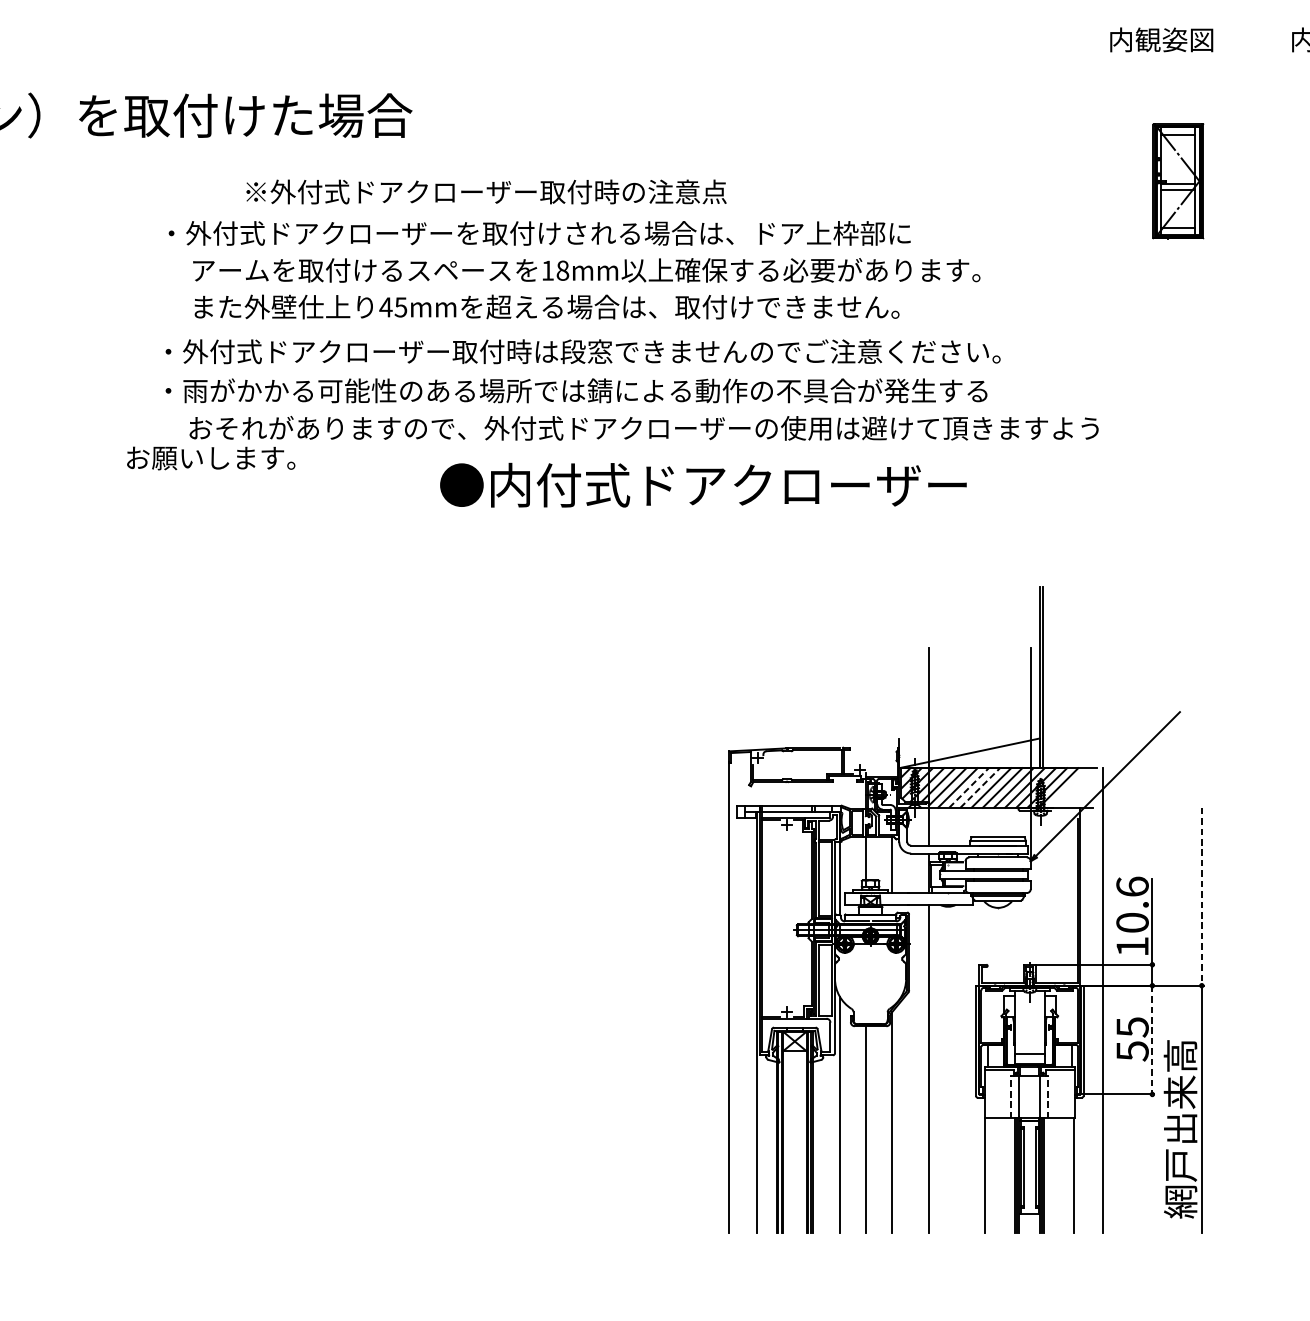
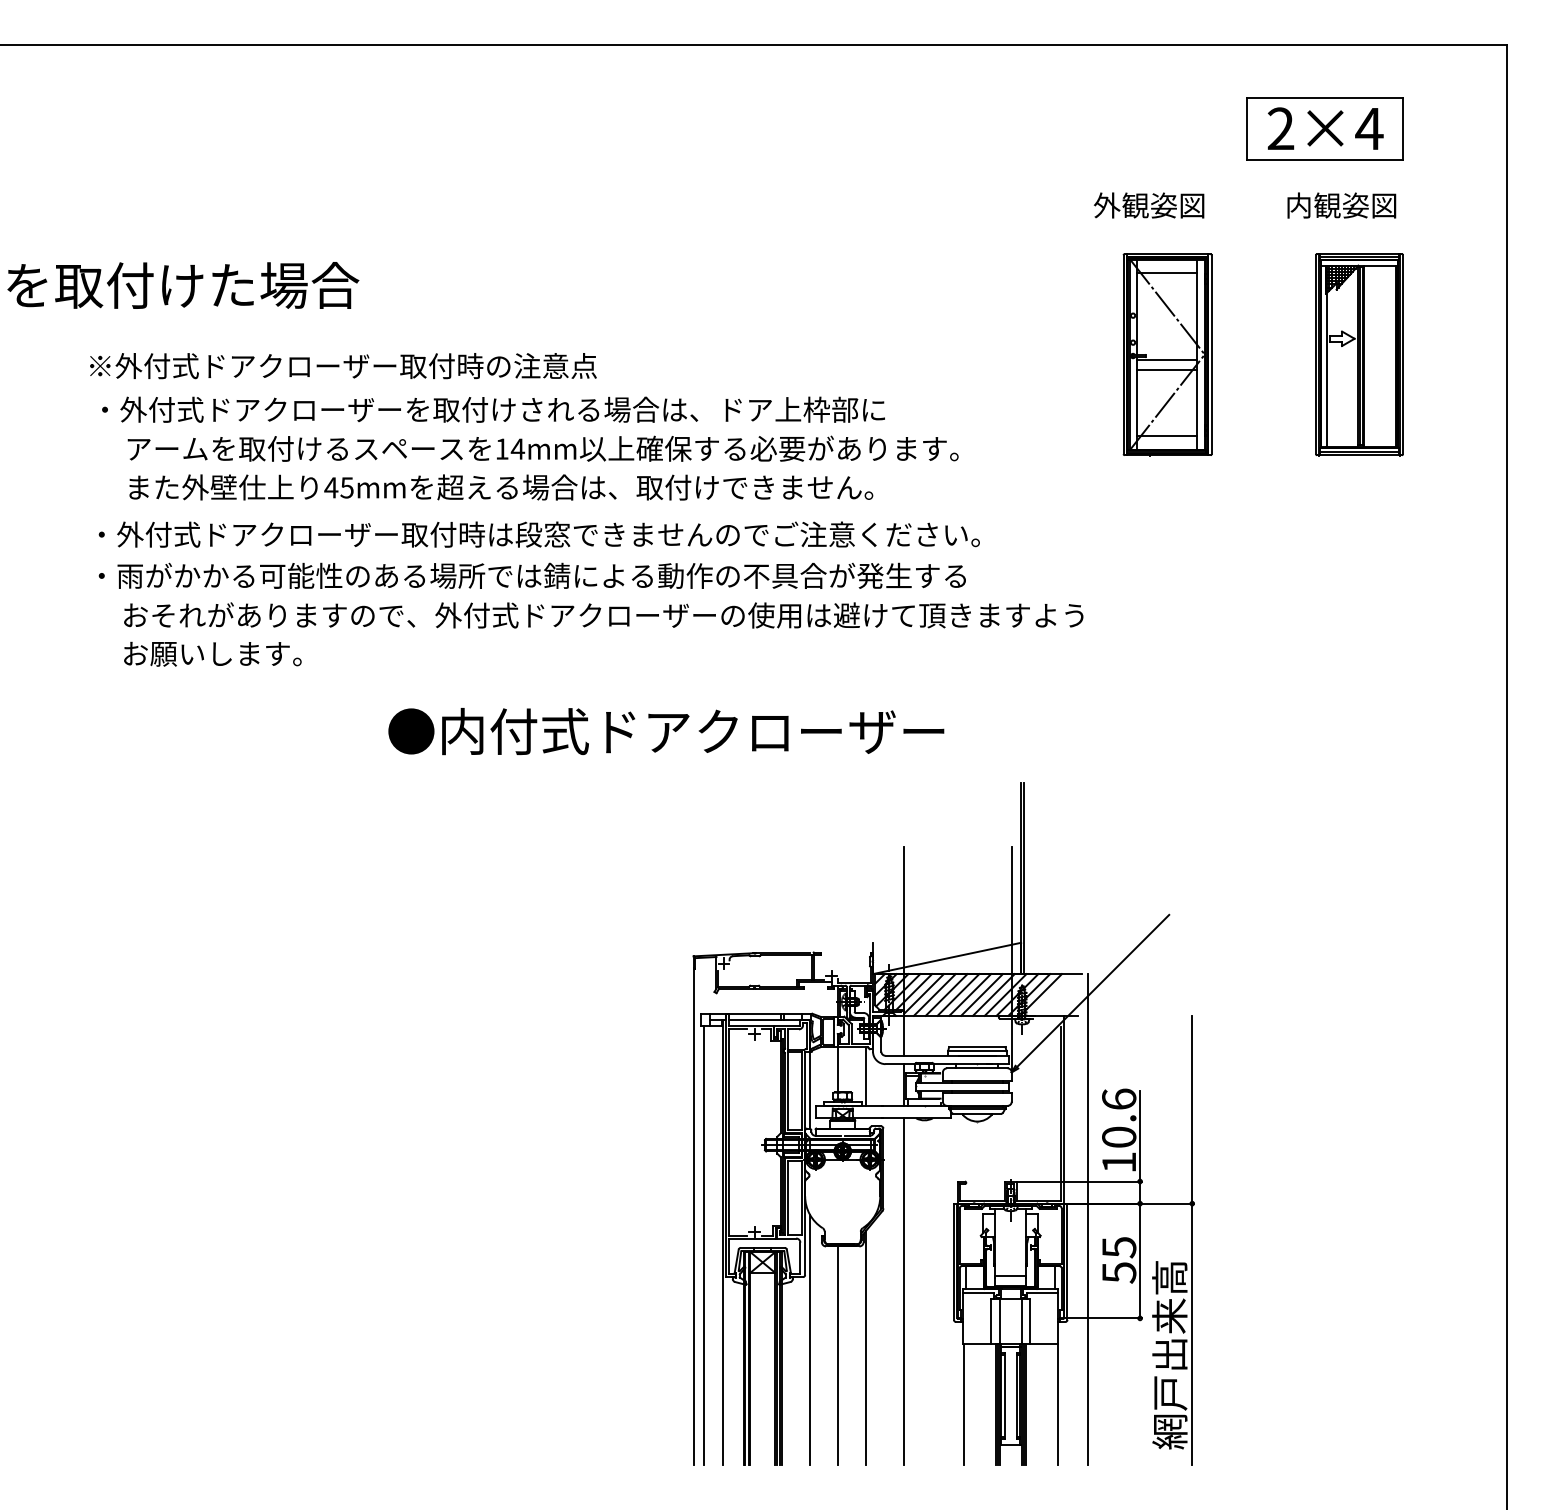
text: (1120, 39) -> (1106, 205), 内観姿図 -> 外観姿図
part: (1178, 181) -> (1167, 354), size x1.67
text: (486, 192) -> (343, 366), moved
text: (562, 270) -> (517, 448), 18mm -> 14mm
text: (210, 457) -> (212, 653), moved
text: (703, 485) -> (666, 731), moved
line: (968, 787) -> (946, 994), dashed -> solid
line: (980, 787) -> (958, 994), dashed -> solid
line: (1202, 896) -> (1192, 1109), dashed -> solid
line: (738, 1025) -> (703, 1245), added
line: (1152, 1040) -> (1140, 1261), dashed -> solid
line: (1011, 1096) -> (991, 1320), dashed -> solid
line: (1048, 1096) -> (1030, 1320), dashed -> solid

